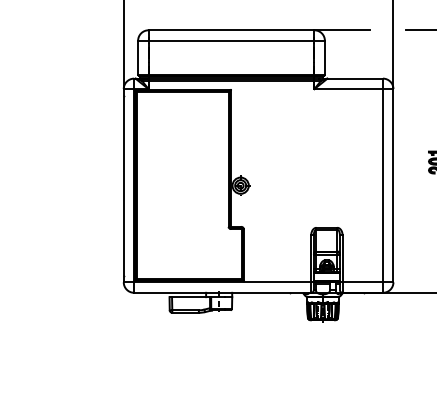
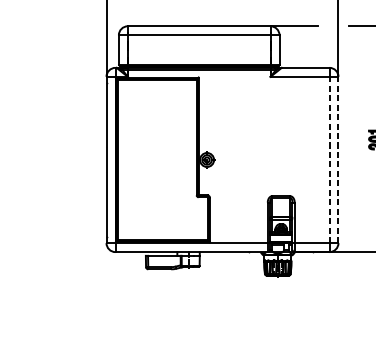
line: (382, 185) -> (329, 159), solid -> dashed
line: (393, 185) -> (338, 159), solid -> dashed

